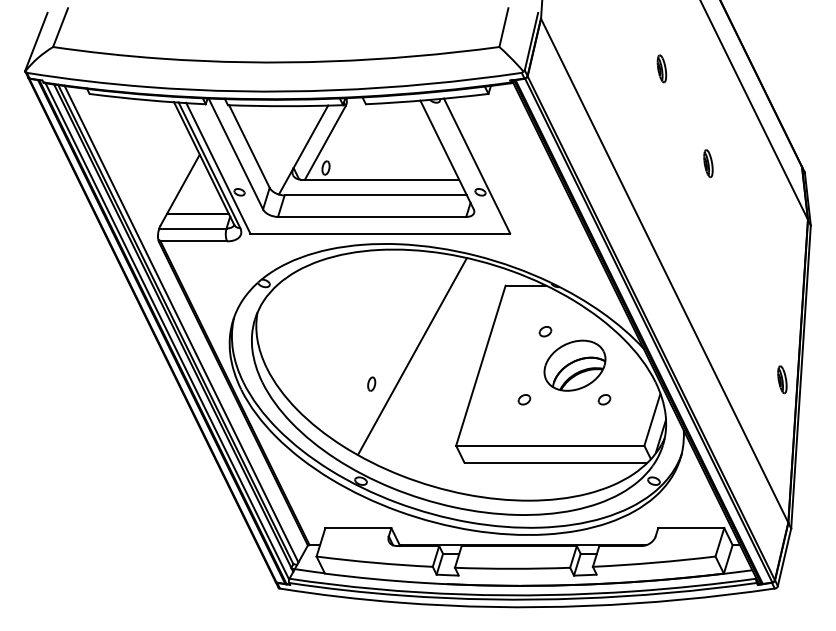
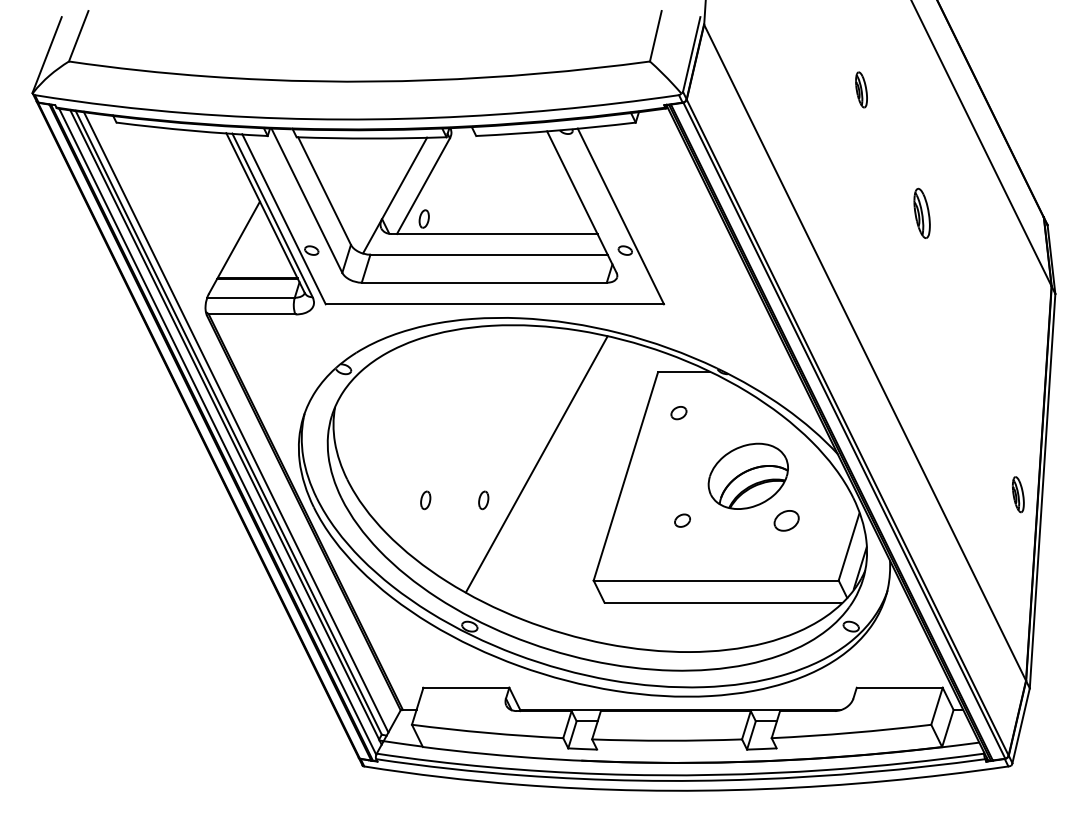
part: (707, 163) -> (921, 212), size x1.4
part: (545, 332) -> (678, 413), moved
part: (326, 384) -> (425, 500), added
part: (604, 399) -> (786, 520), size x1.6

